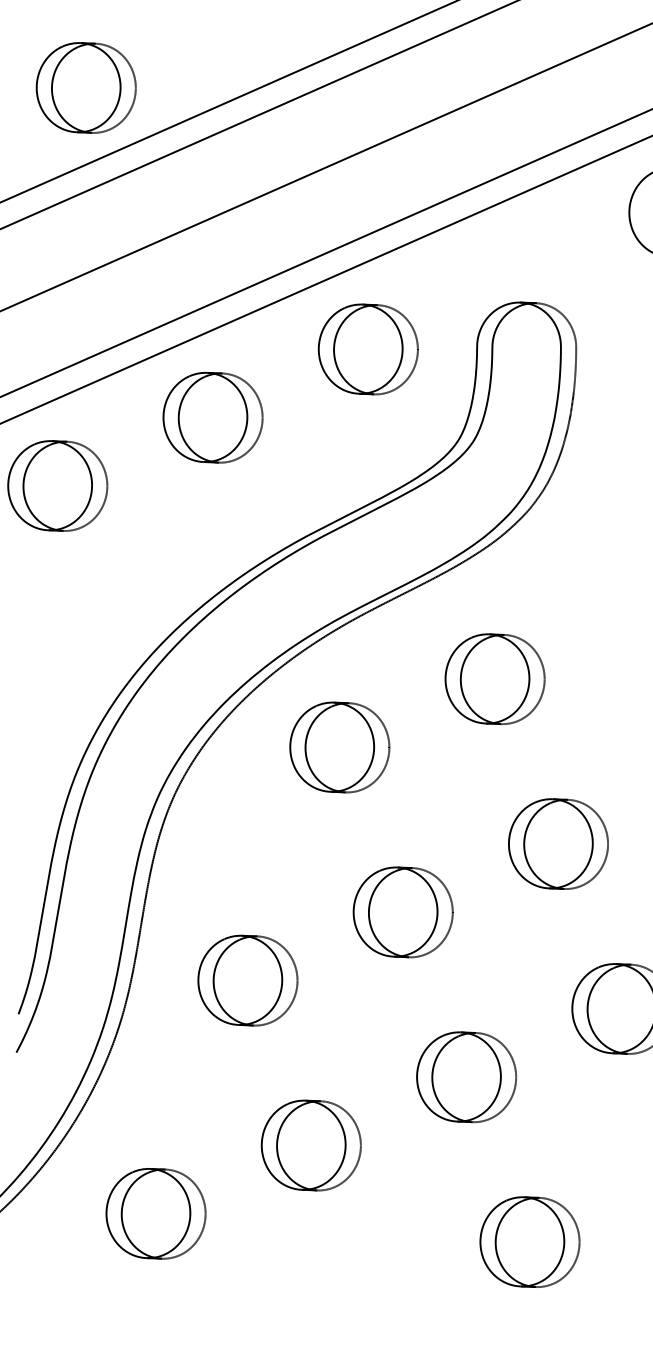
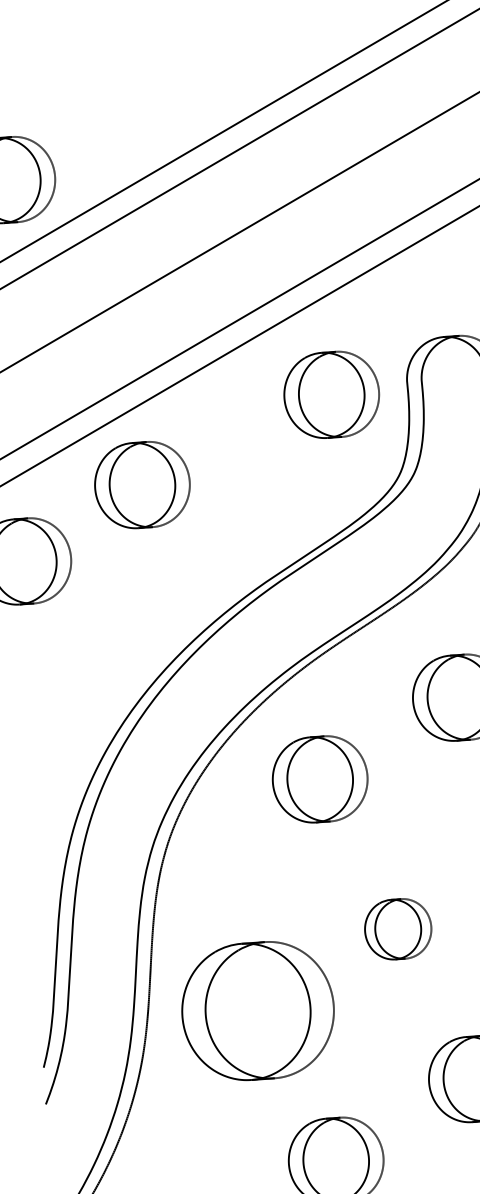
part: (367, 349) -> (330, 395), moved
part: (212, 417) -> (141, 484), moved
part: (402, 912) -> (397, 929), size x0.7
part: (247, 980) -> (257, 1010), size x1.6

